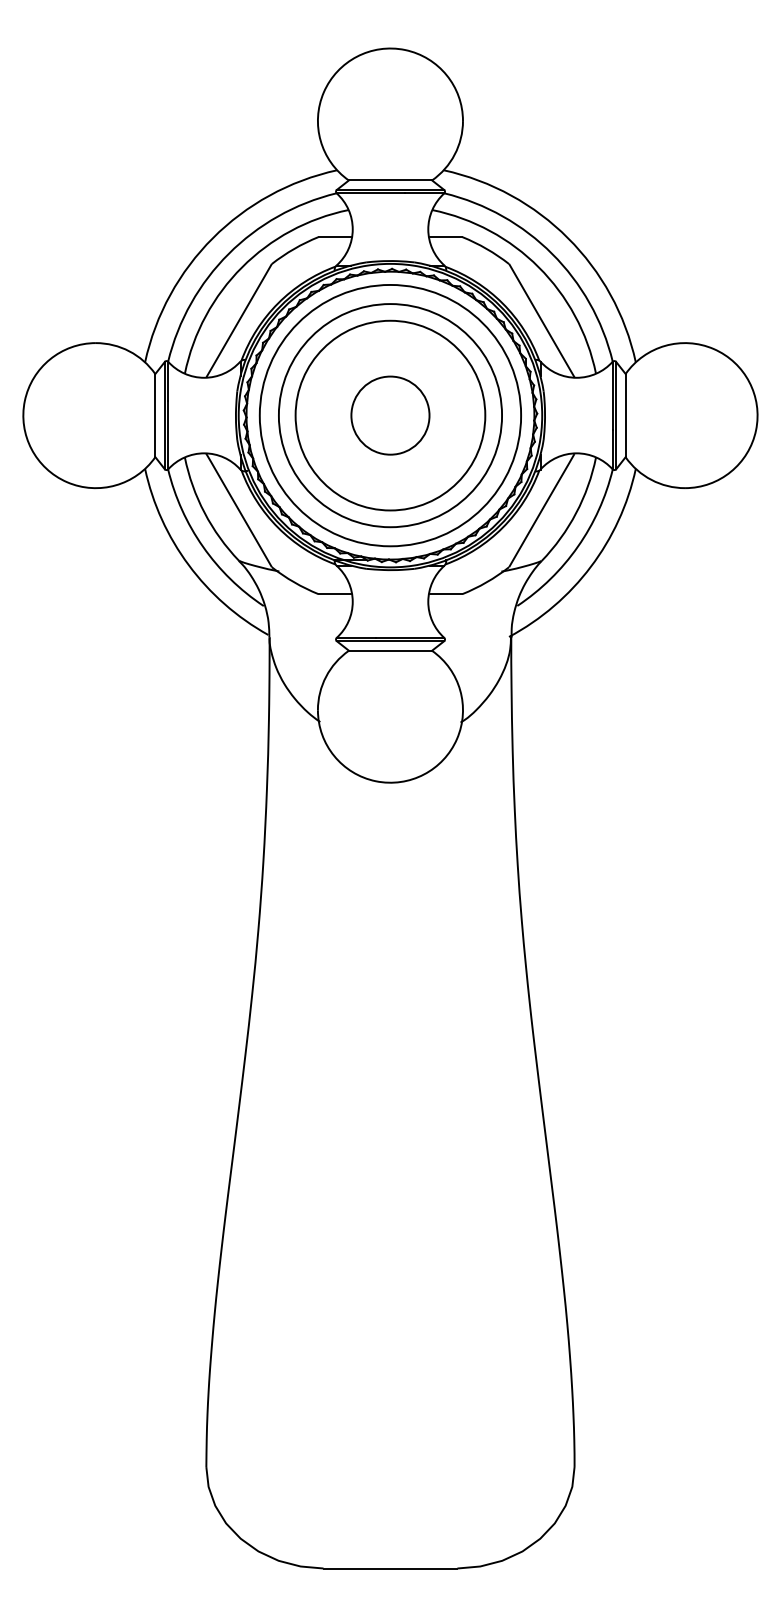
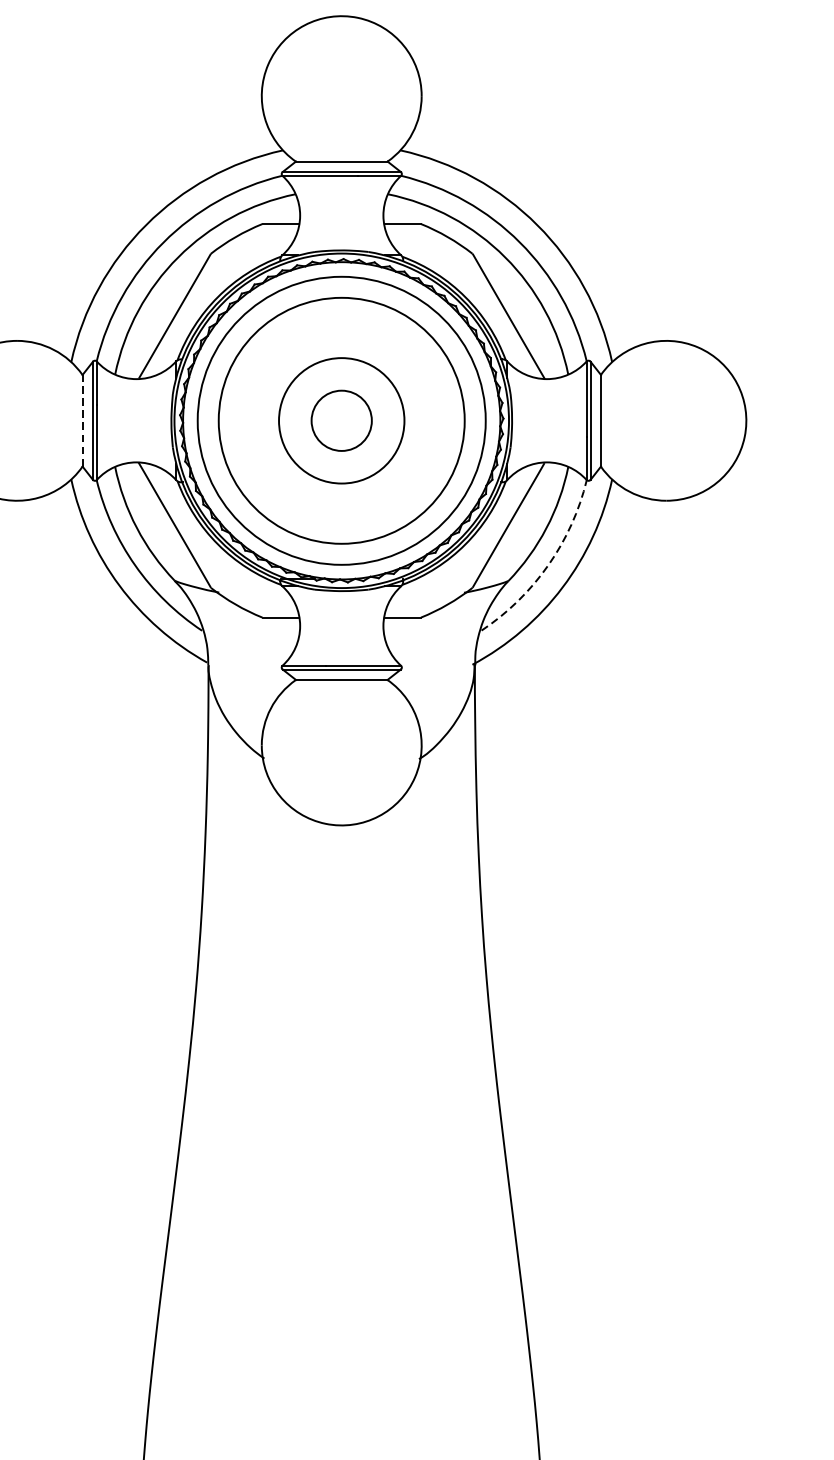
line: (155, 415) -> (82, 420), solid -> dashed
circle: (390, 415) -> (341, 420), size x0.6
circle: (390, 415) -> (341, 420), size x0.7
arc: (577, 546) -> (547, 565), solid -> dashed

